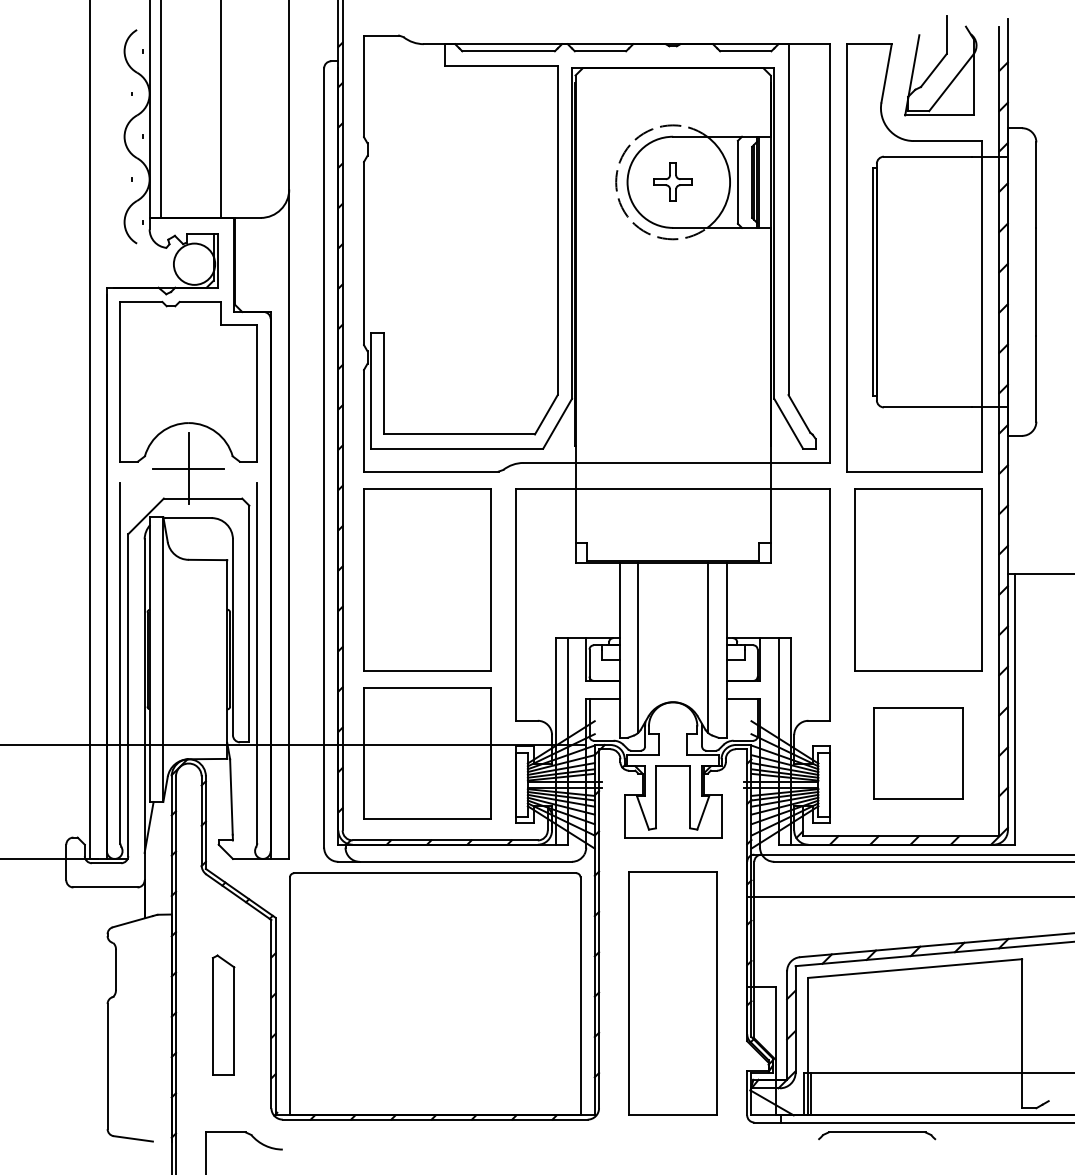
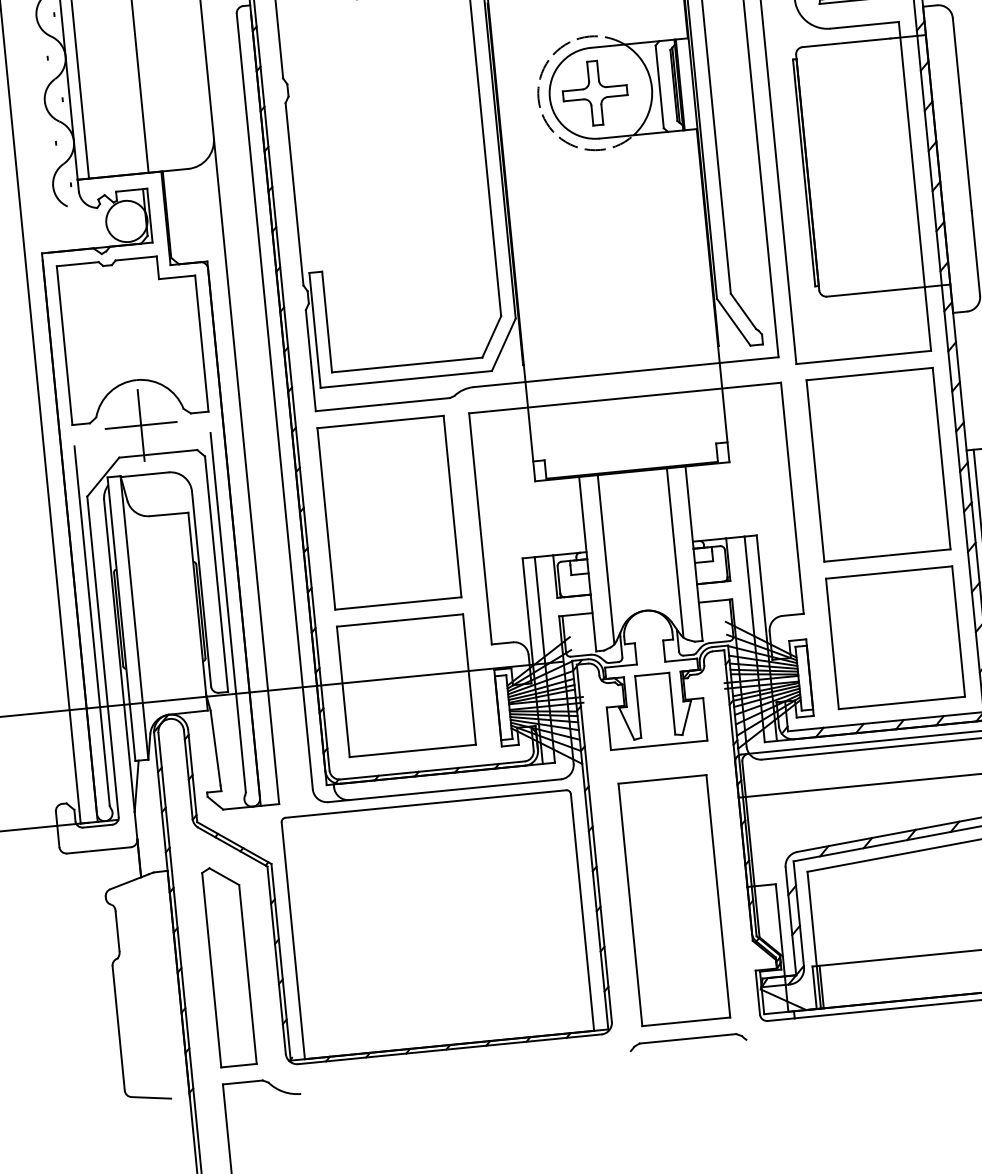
part: (672, 181) -> (594, 92), size x1.67
part: (918, 753) -> (895, 637), size x1.43
part: (223, 1014) -> (228, 965), size x1.67
part: (877, 1135) -> (688, 1041), moved

